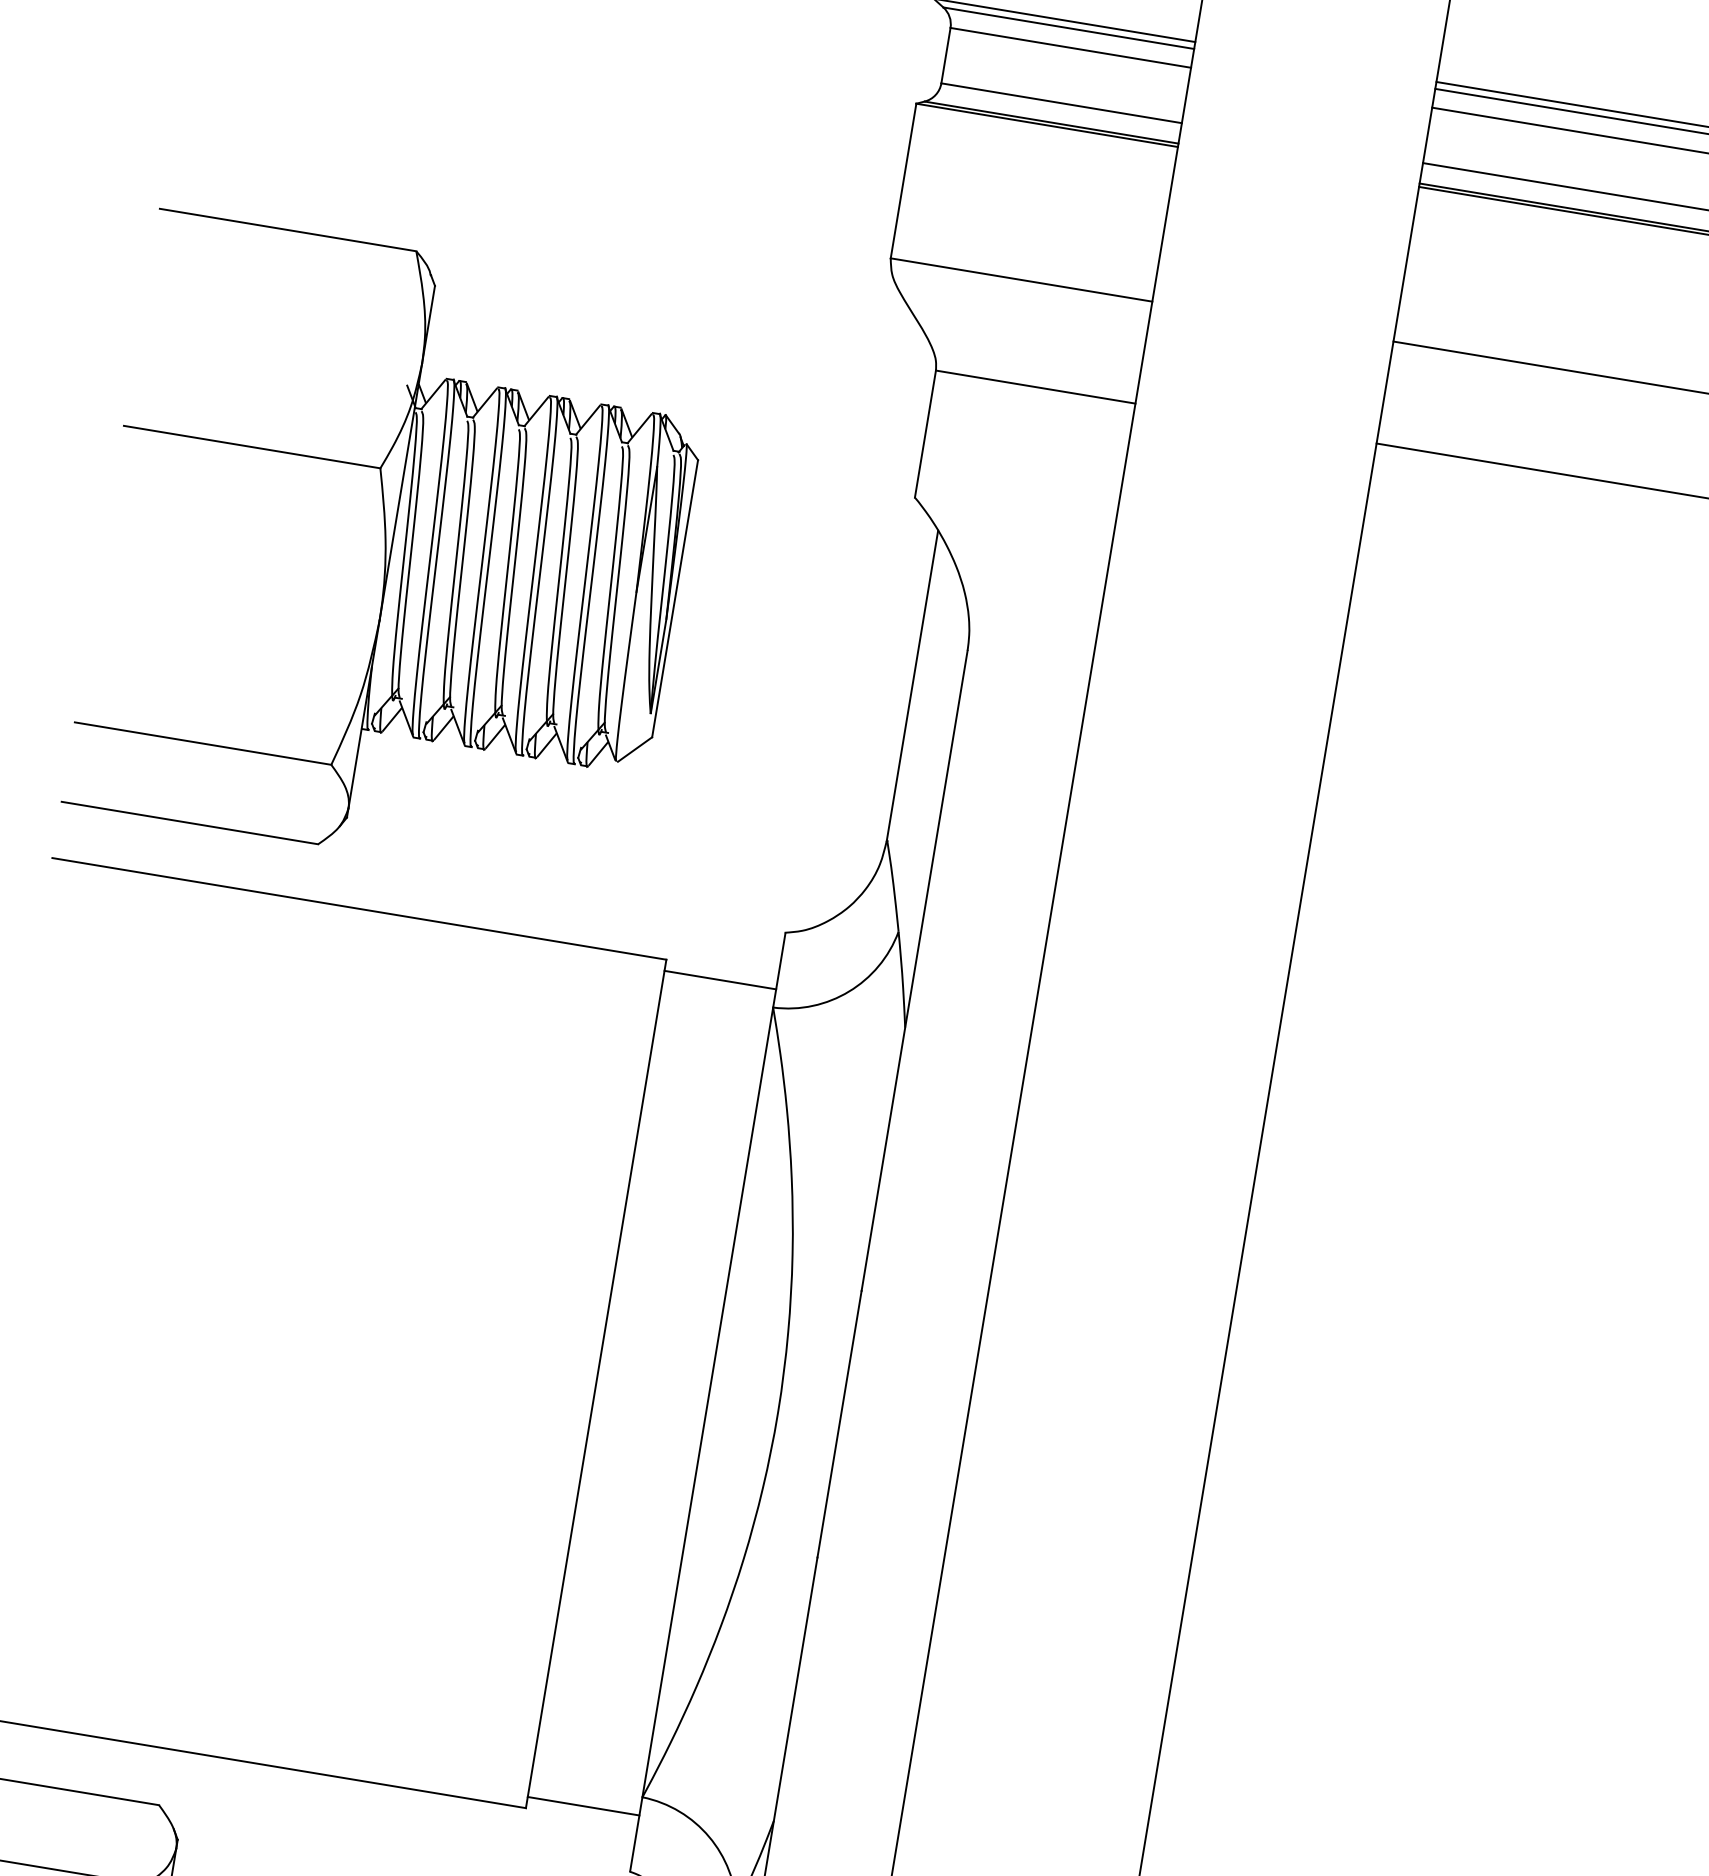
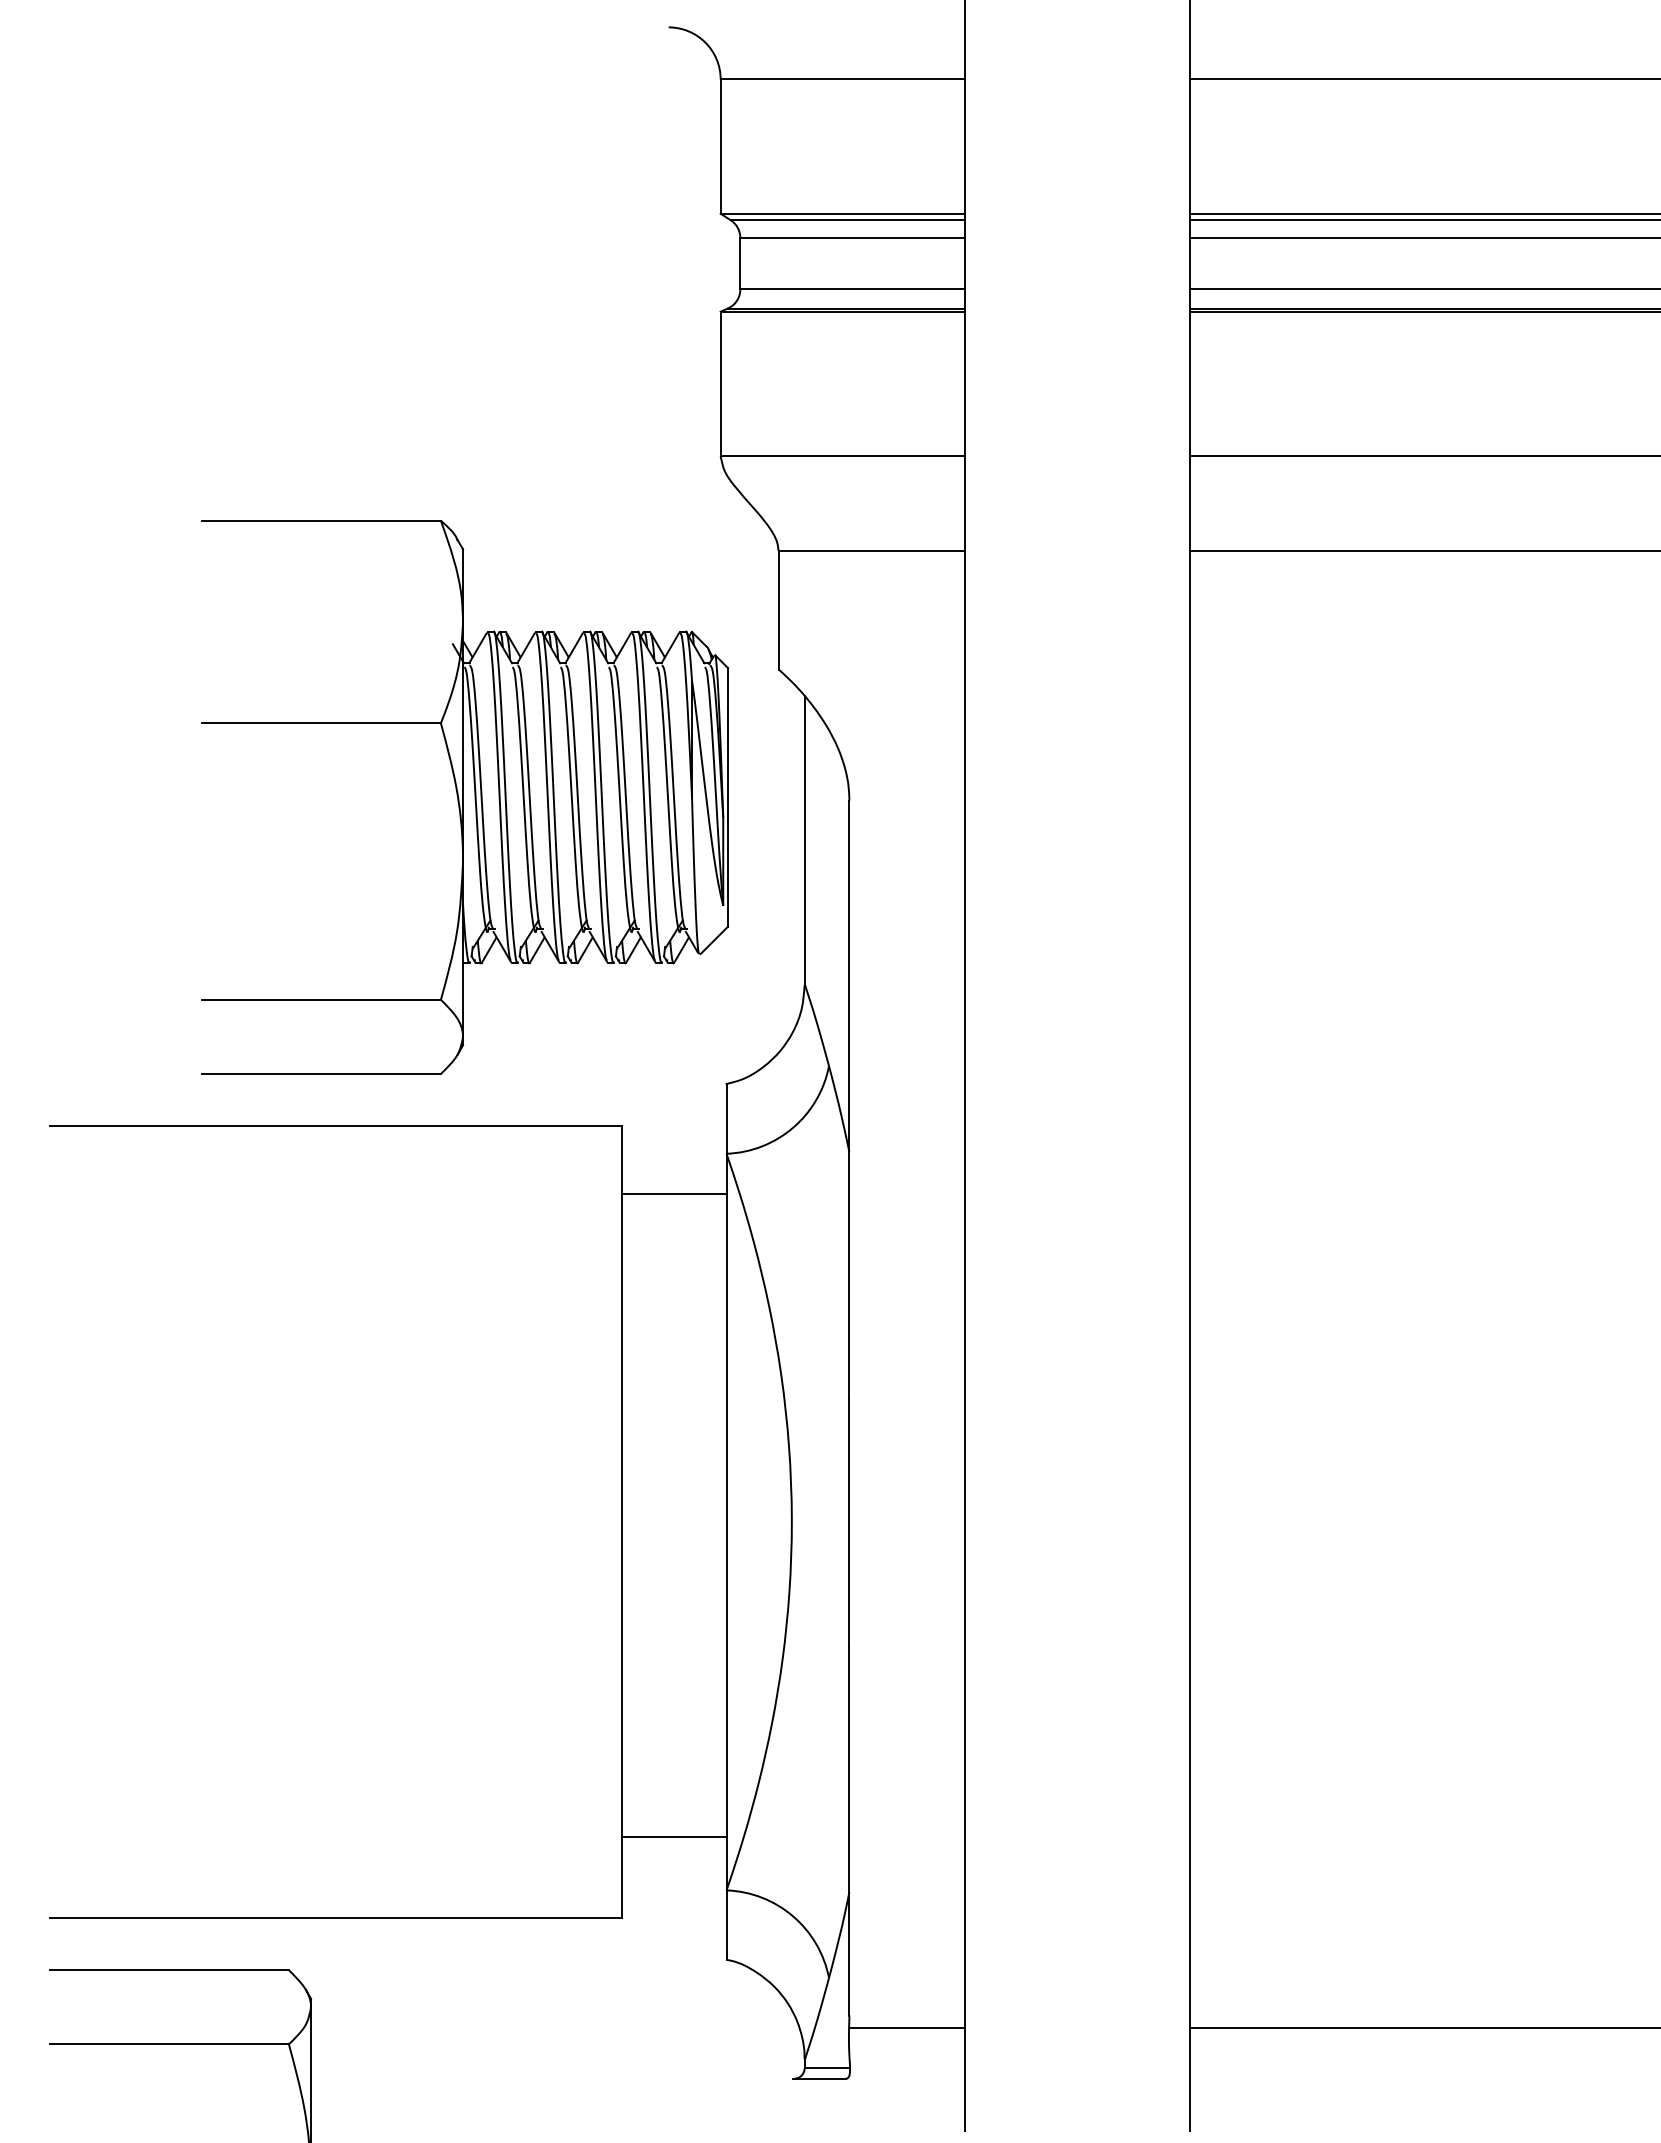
part: (393, 552) -> (465, 797), moved
line: (720, 979) -> (674, 1193), moved
line: (583, 1806) -> (674, 1837), moved

